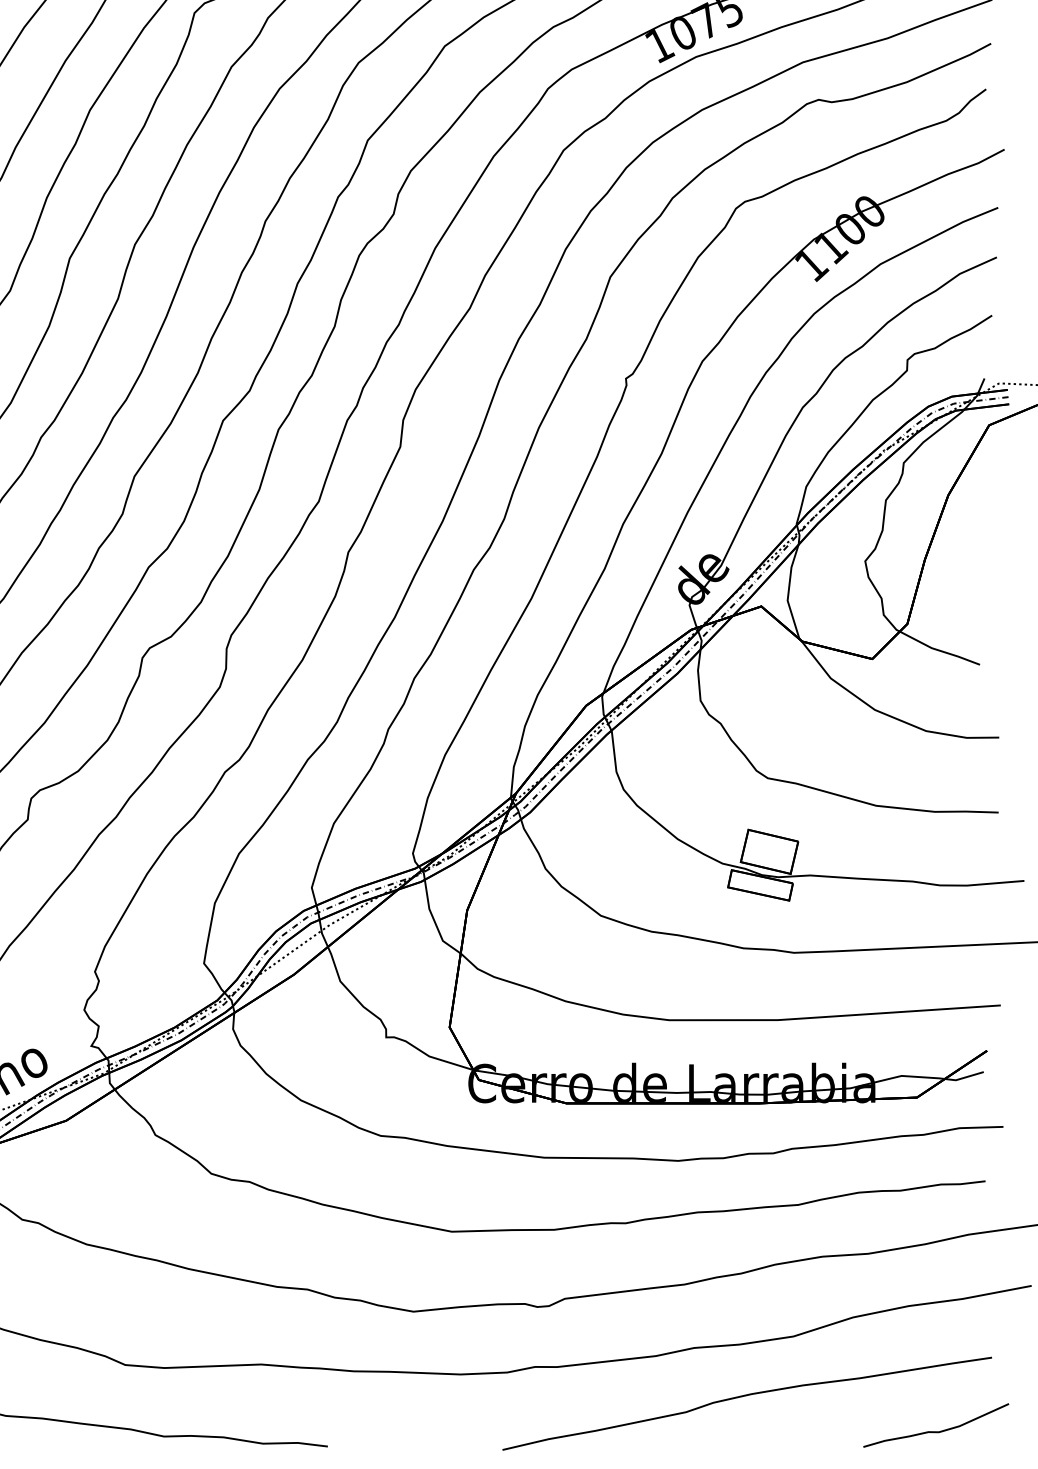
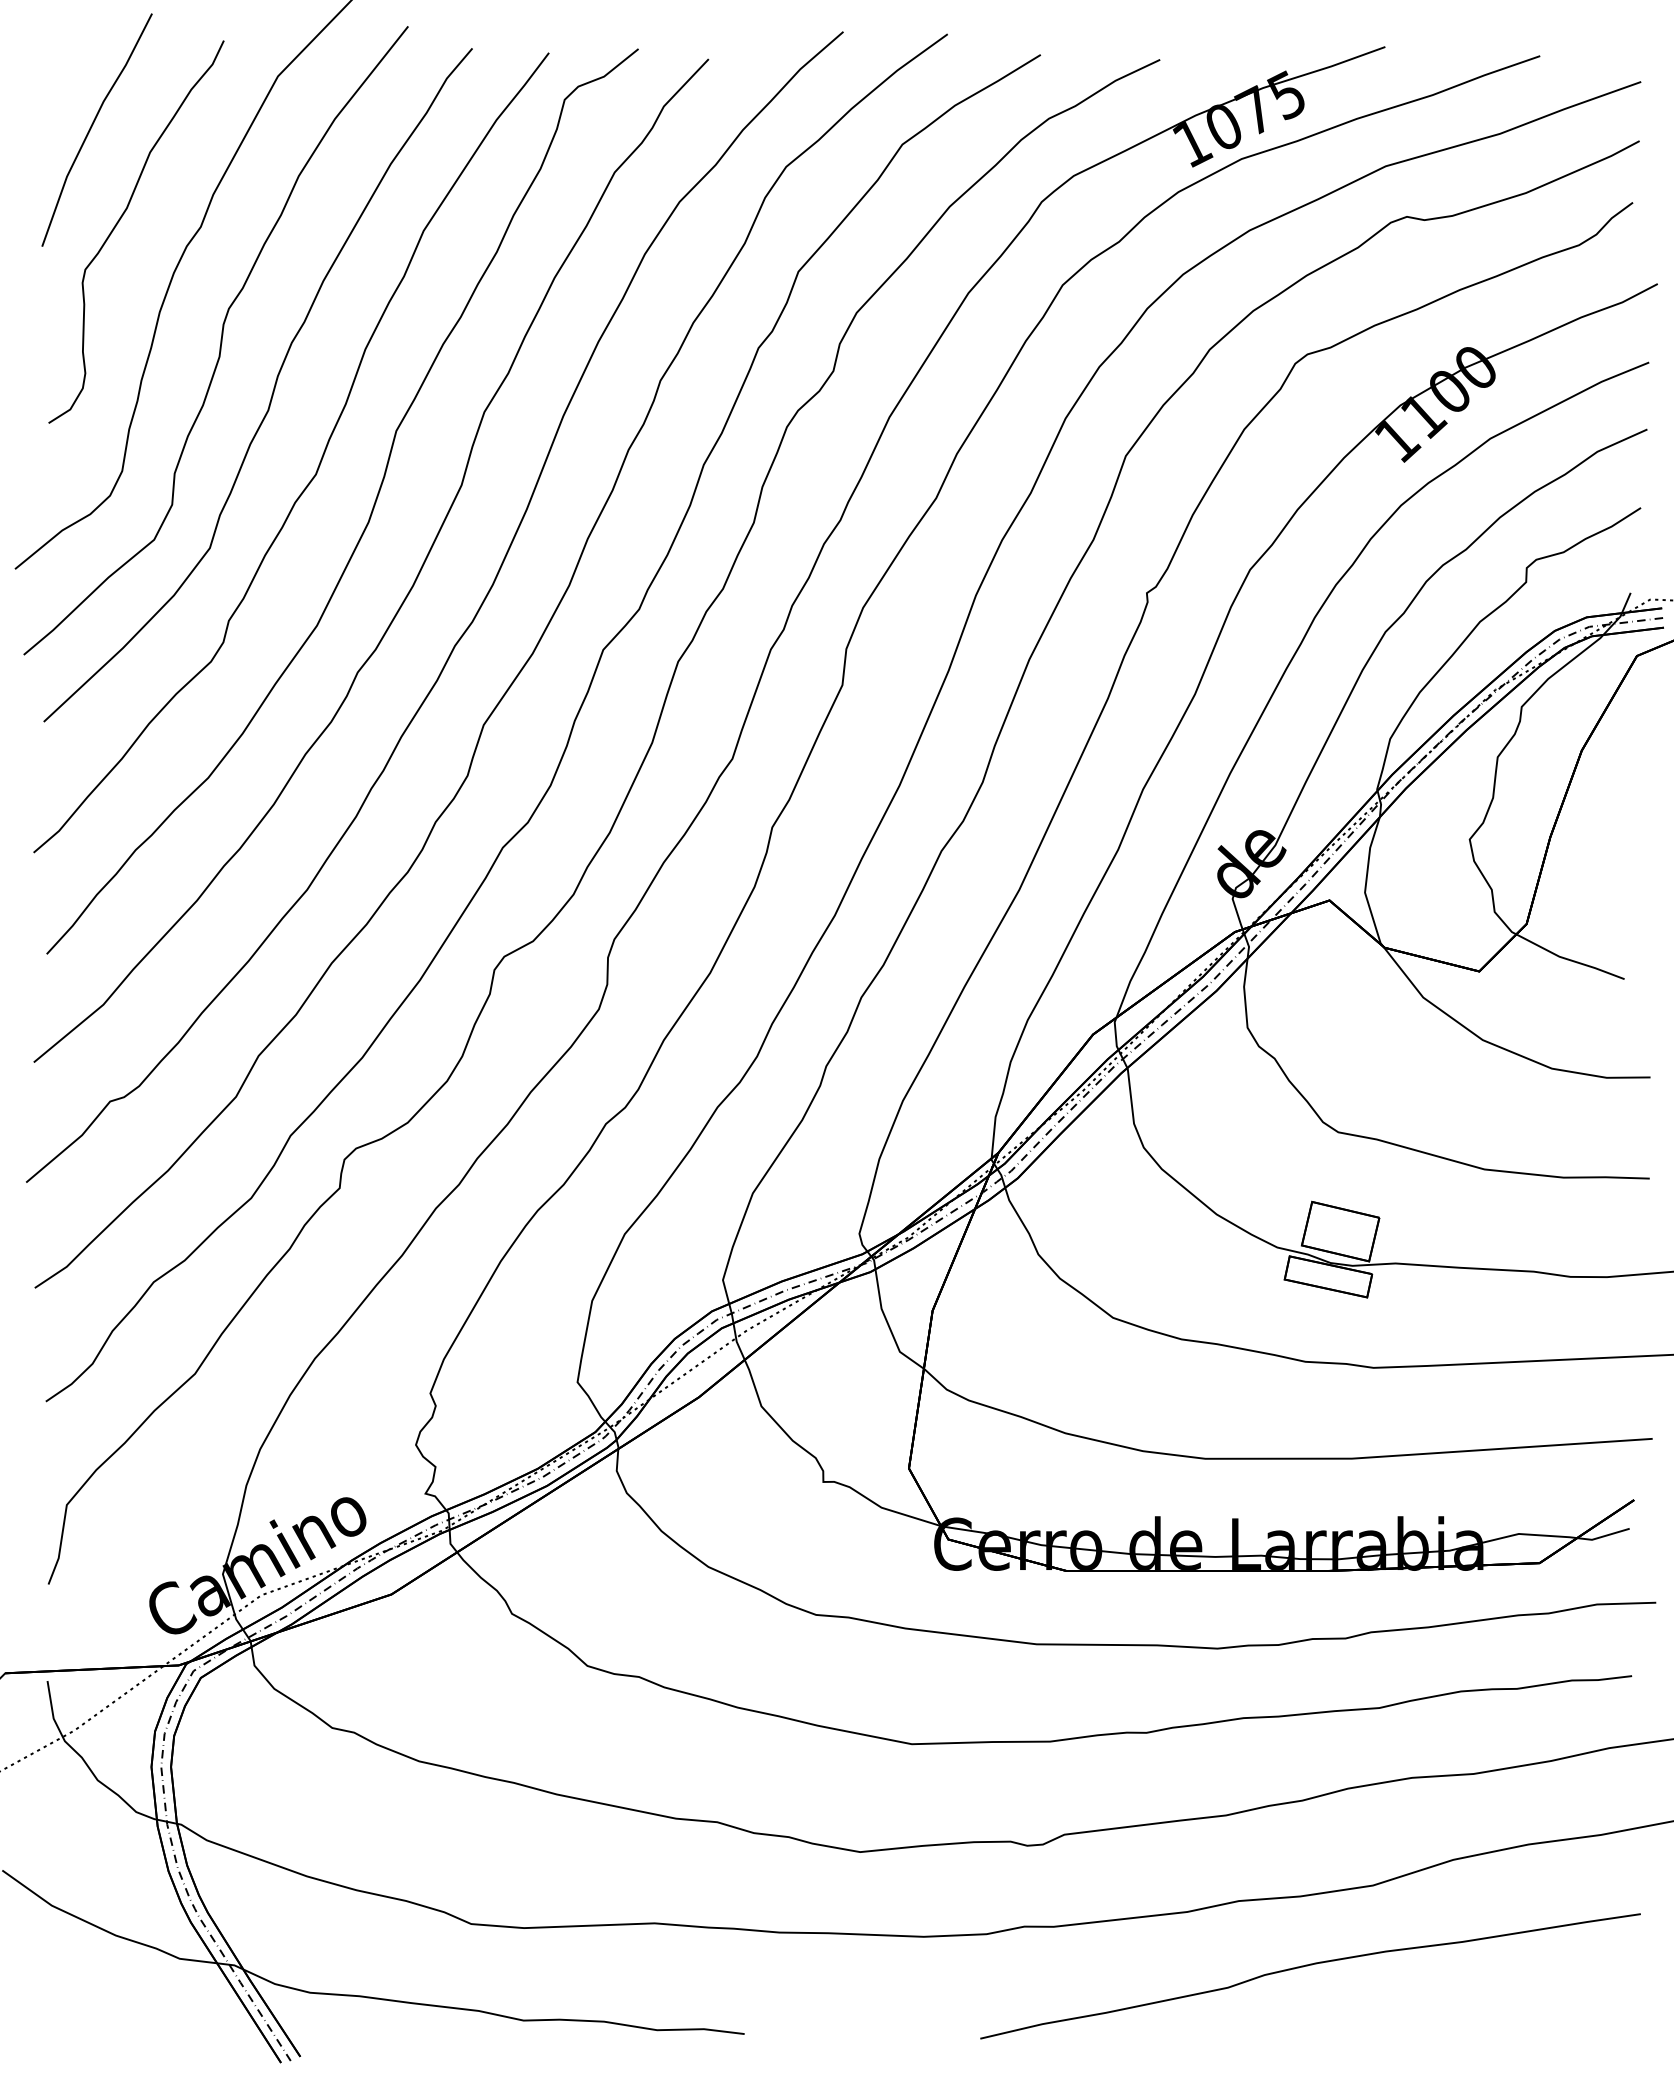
curve: (936, 1431) -> (1565, 2013), removed

